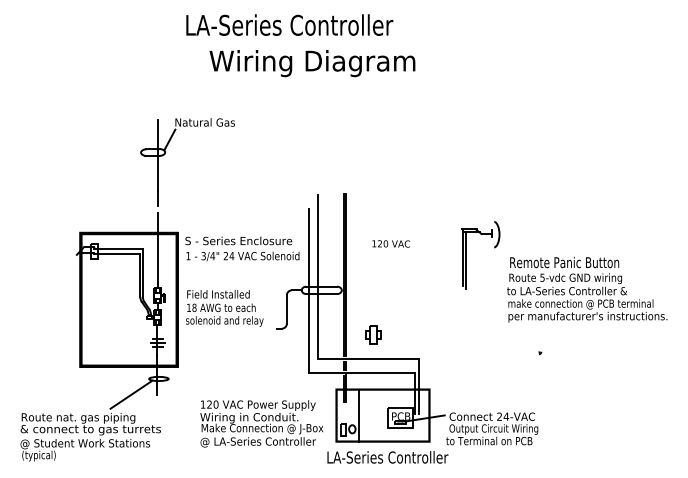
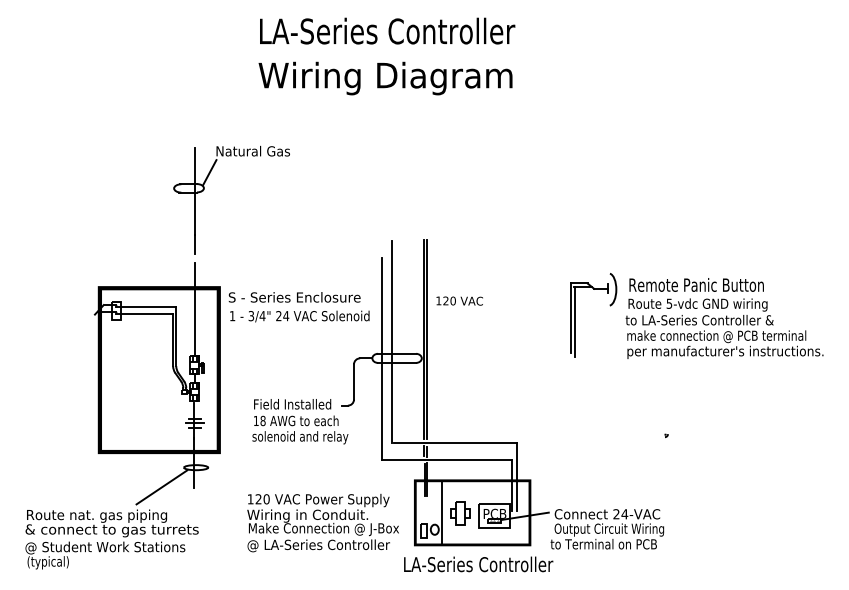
text: (289, 24) -> (387, 30), moved
text: (391, 243) -> (459, 300), moved
text: (587, 289) -> (724, 318), moved
text: (224, 308) -> (300, 421), moved
part: (373, 335) -> (460, 513), moved

